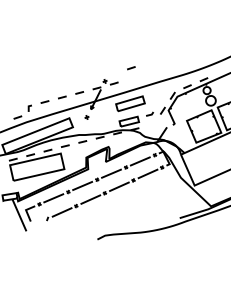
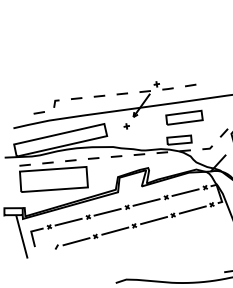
line: (131, 68) -> (190, 85), moved
line: (149, 114) -> (207, 148), moved

